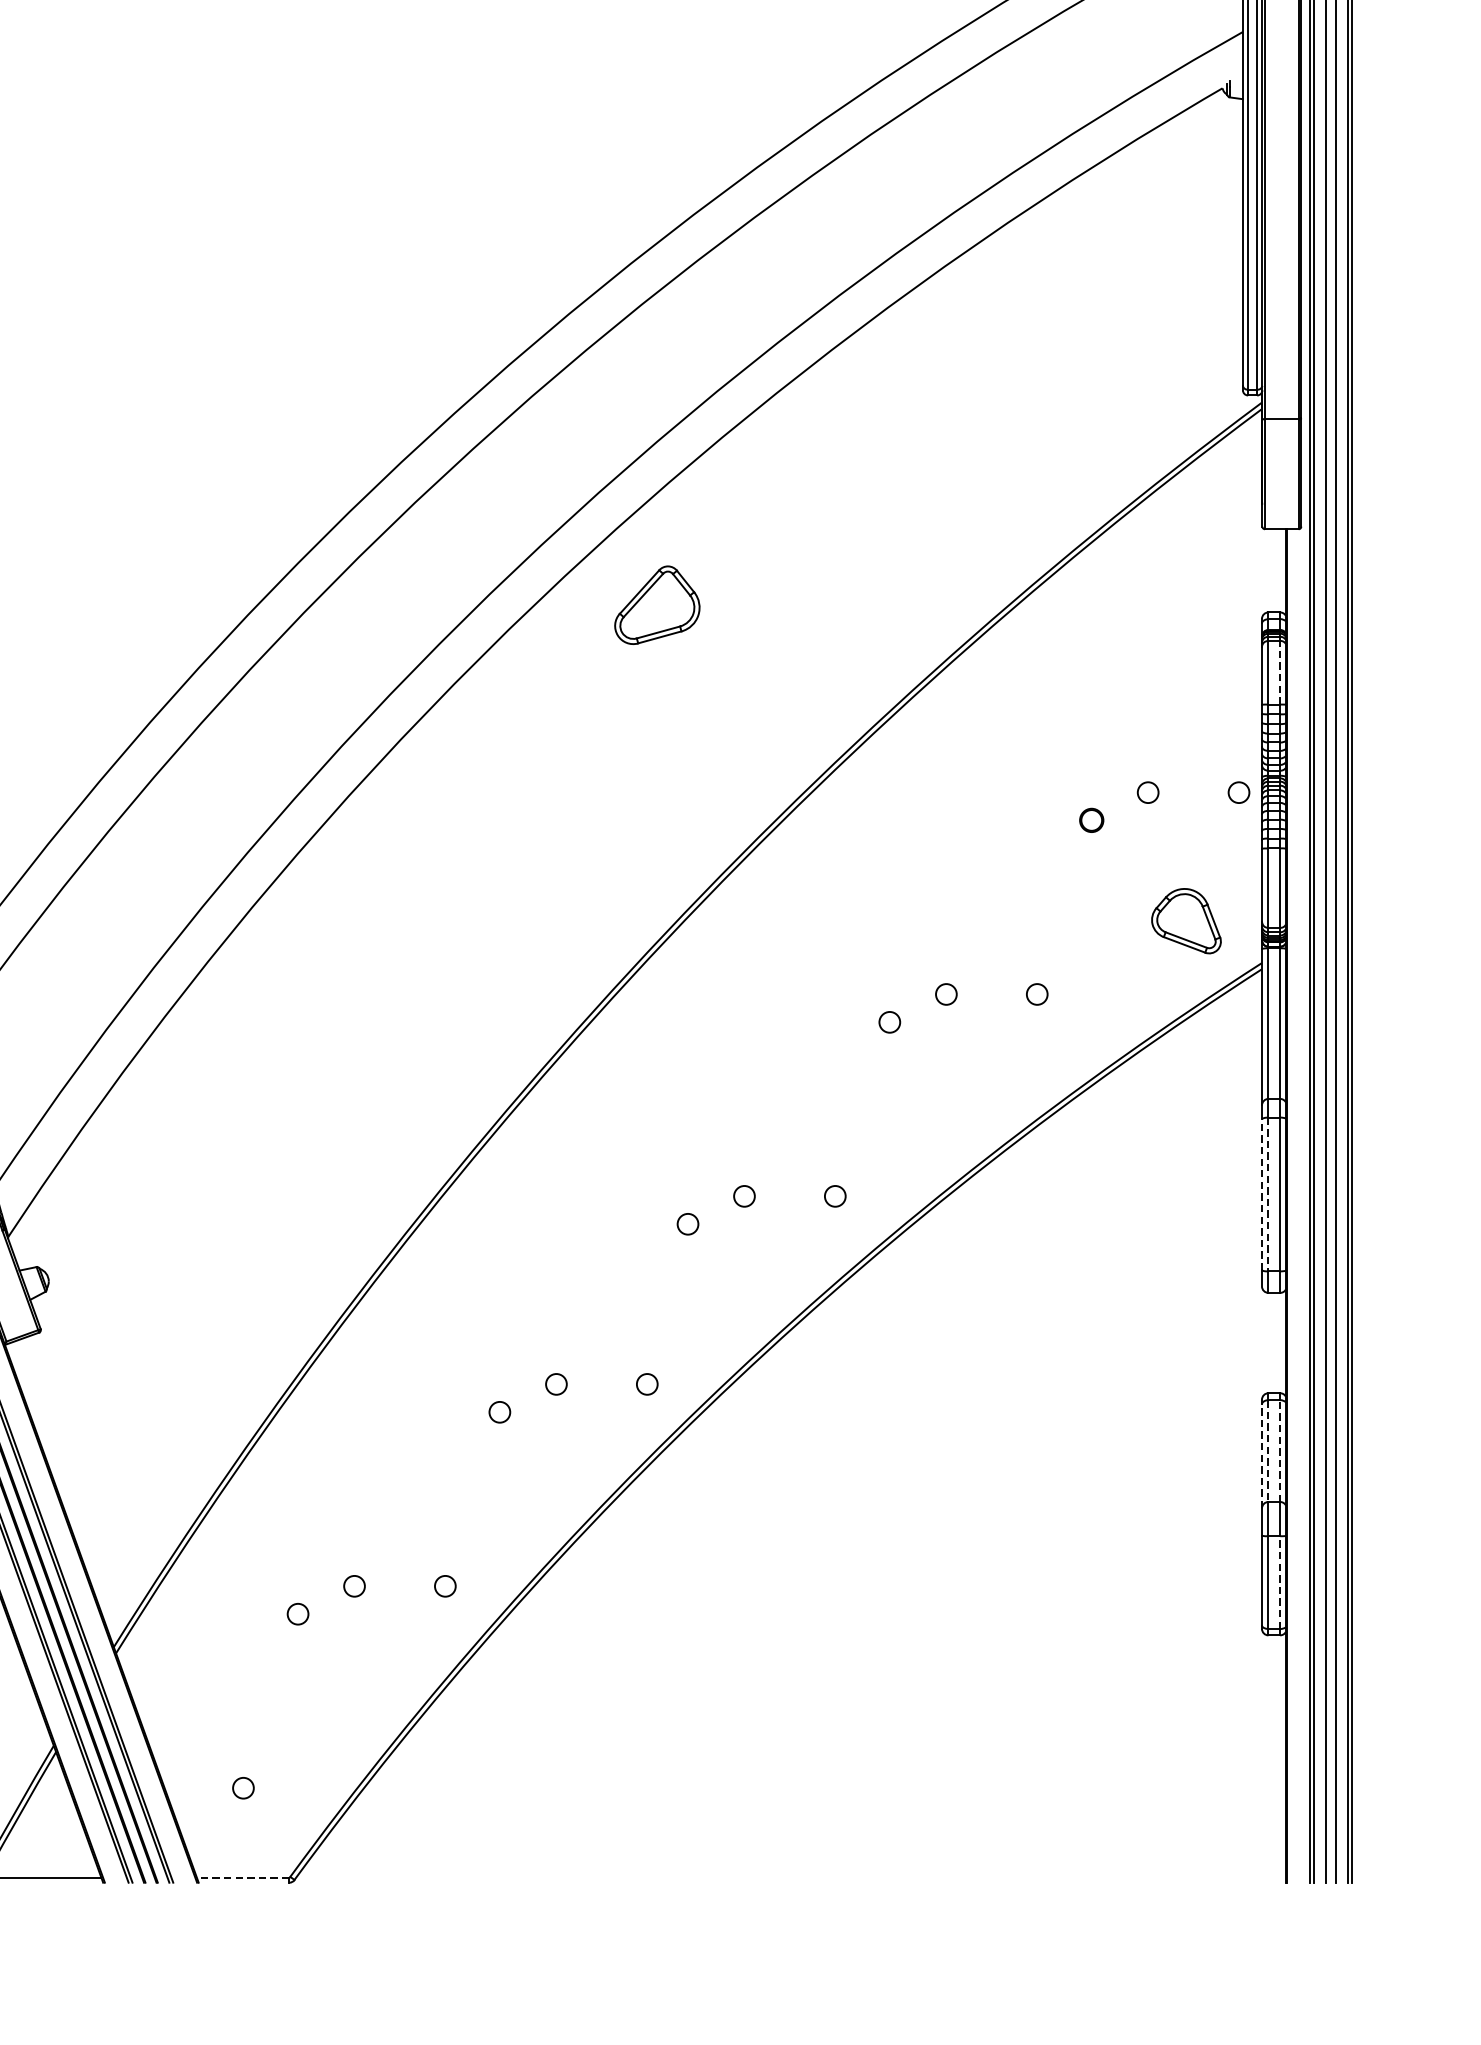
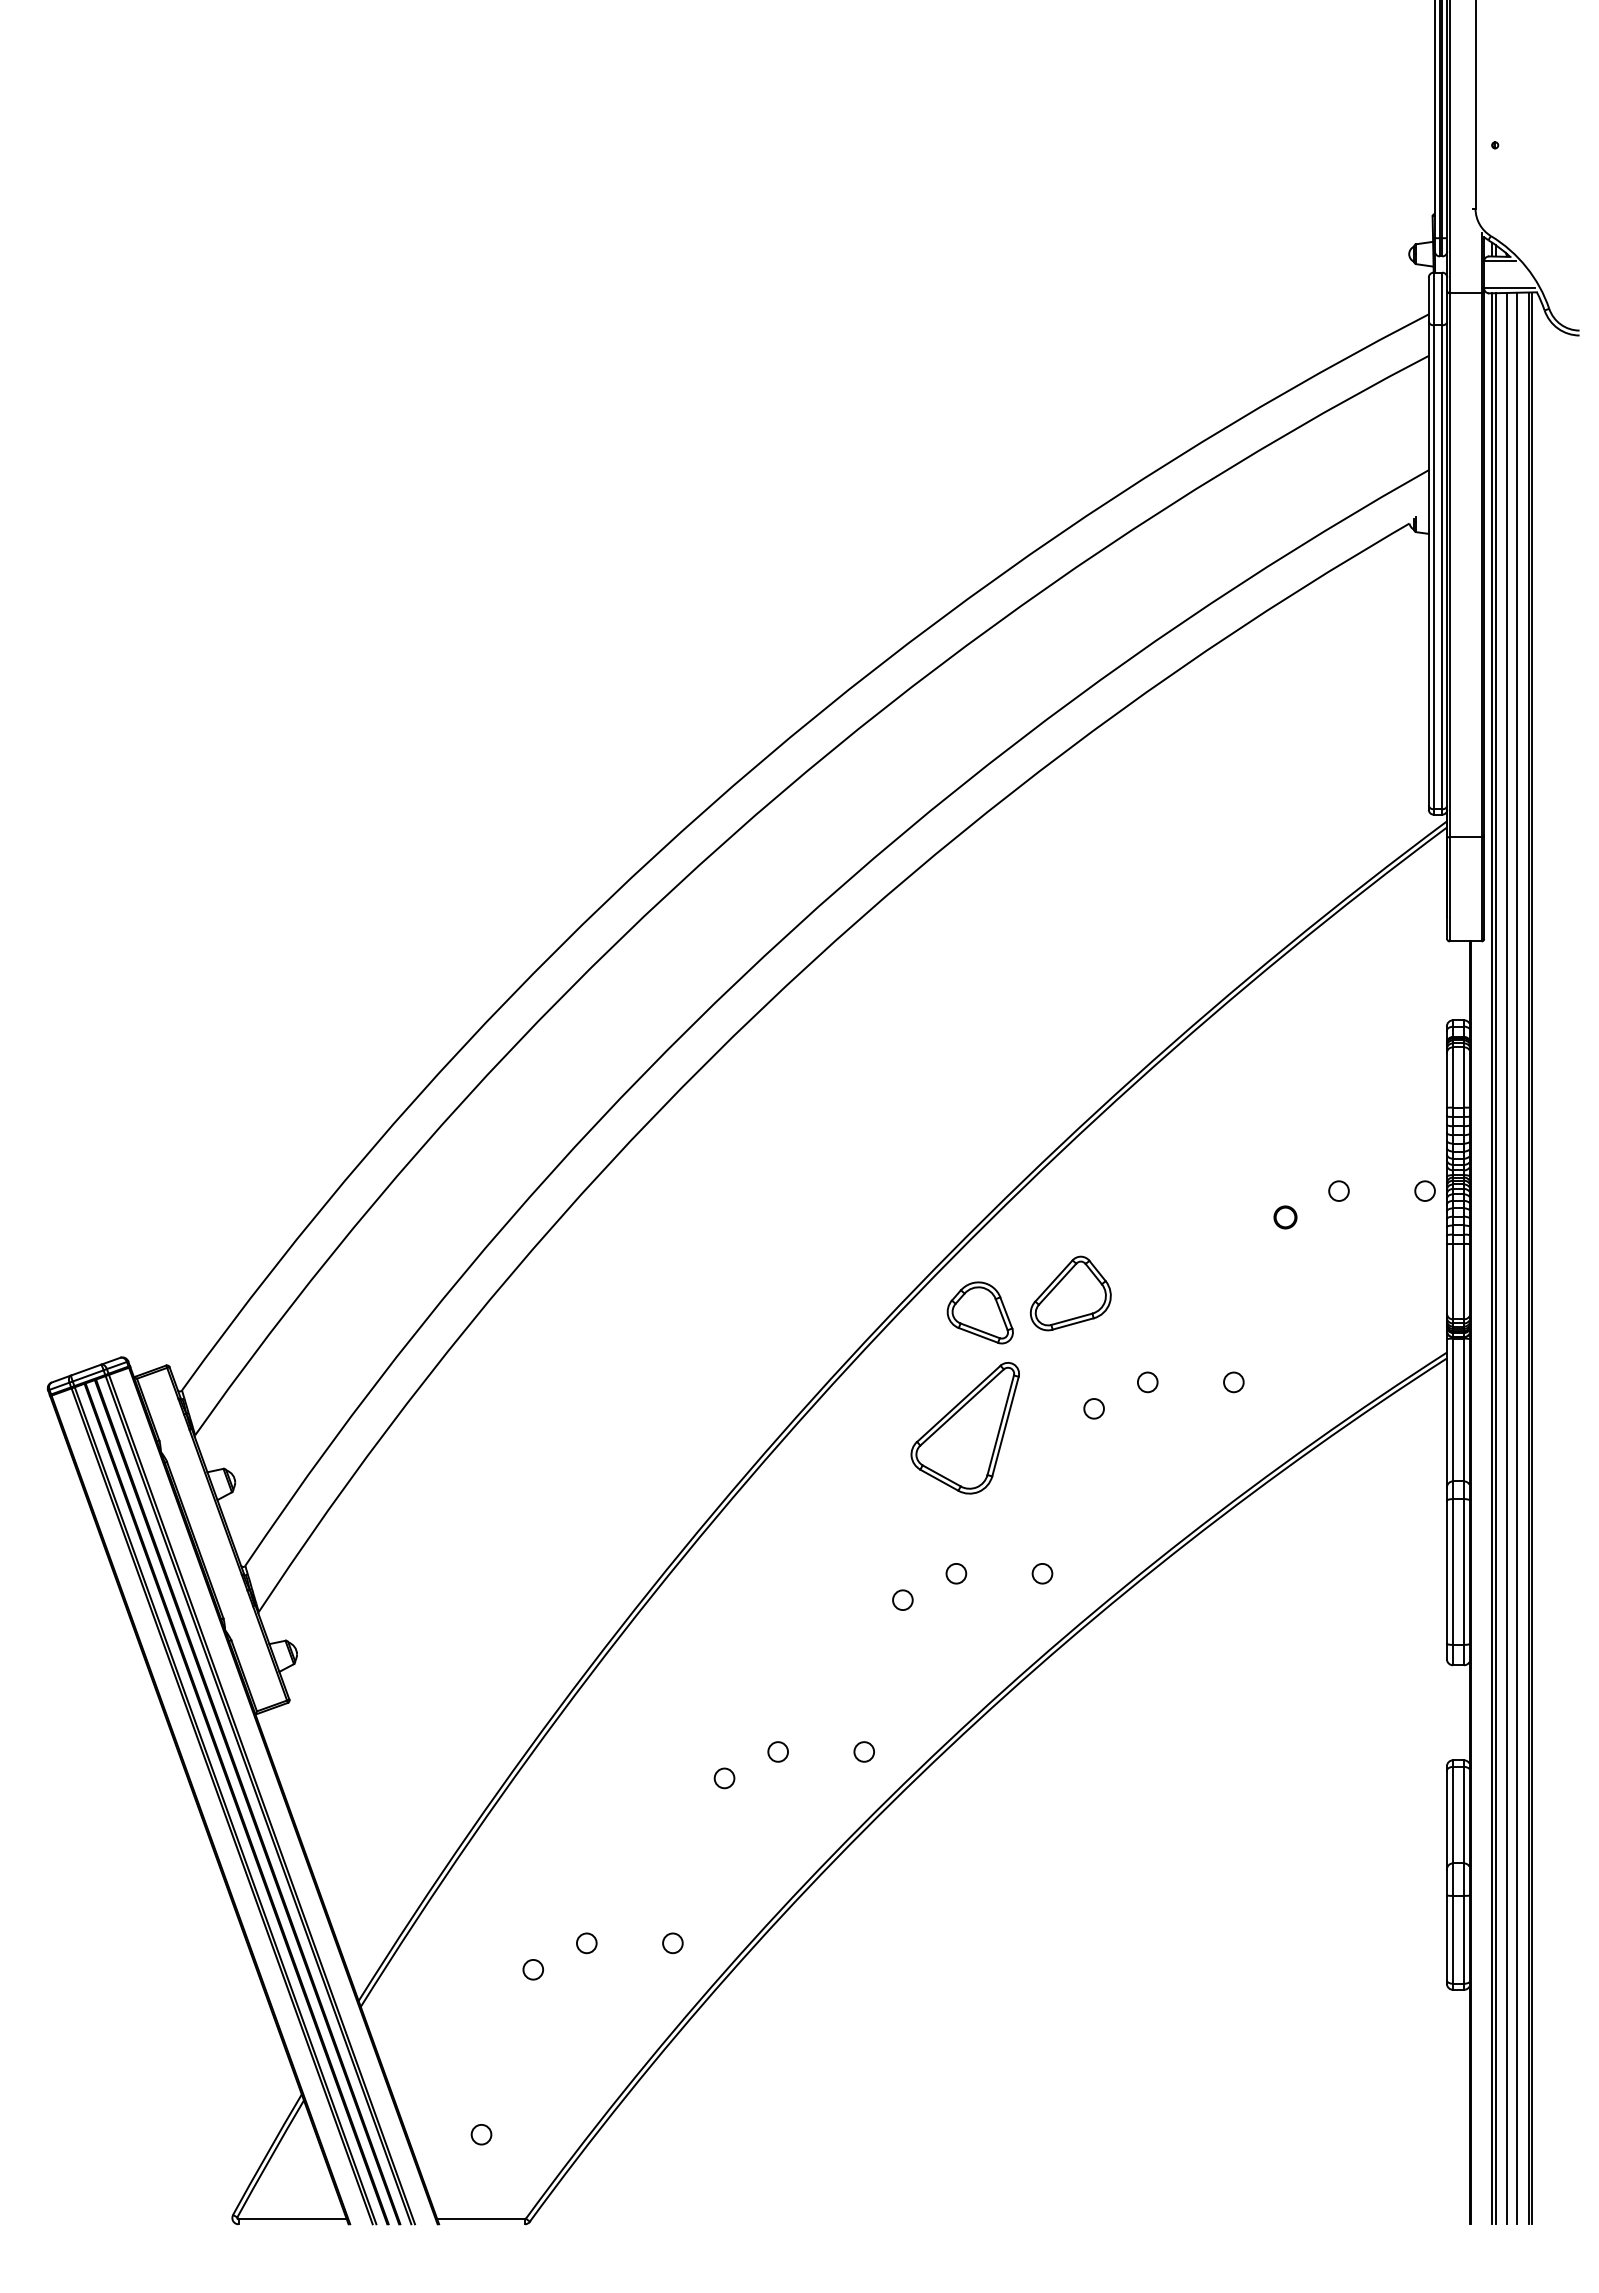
part: (657, 605) -> (1070, 1293), moved
line: (1280, 672) -> (1464, 1077), dashed -> solid
part: (1185, 920) -> (979, 1312), moved
part: (753, 1042) -> (964, 1427), added
line: (1268, 1193) -> (1453, 1571), dashed -> solid
line: (1261, 1195) -> (1446, 1572), dashed -> solid
line: (1280, 1450) -> (1464, 1814), dashed -> solid
line: (1268, 1451) -> (1453, 1815), dashed -> solid
line: (1261, 1455) -> (1446, 1819), dashed -> solid
line: (1280, 1582) -> (1464, 1939), dashed -> solid
line: (243, 1877) -> (481, 2219), dashed -> solid

